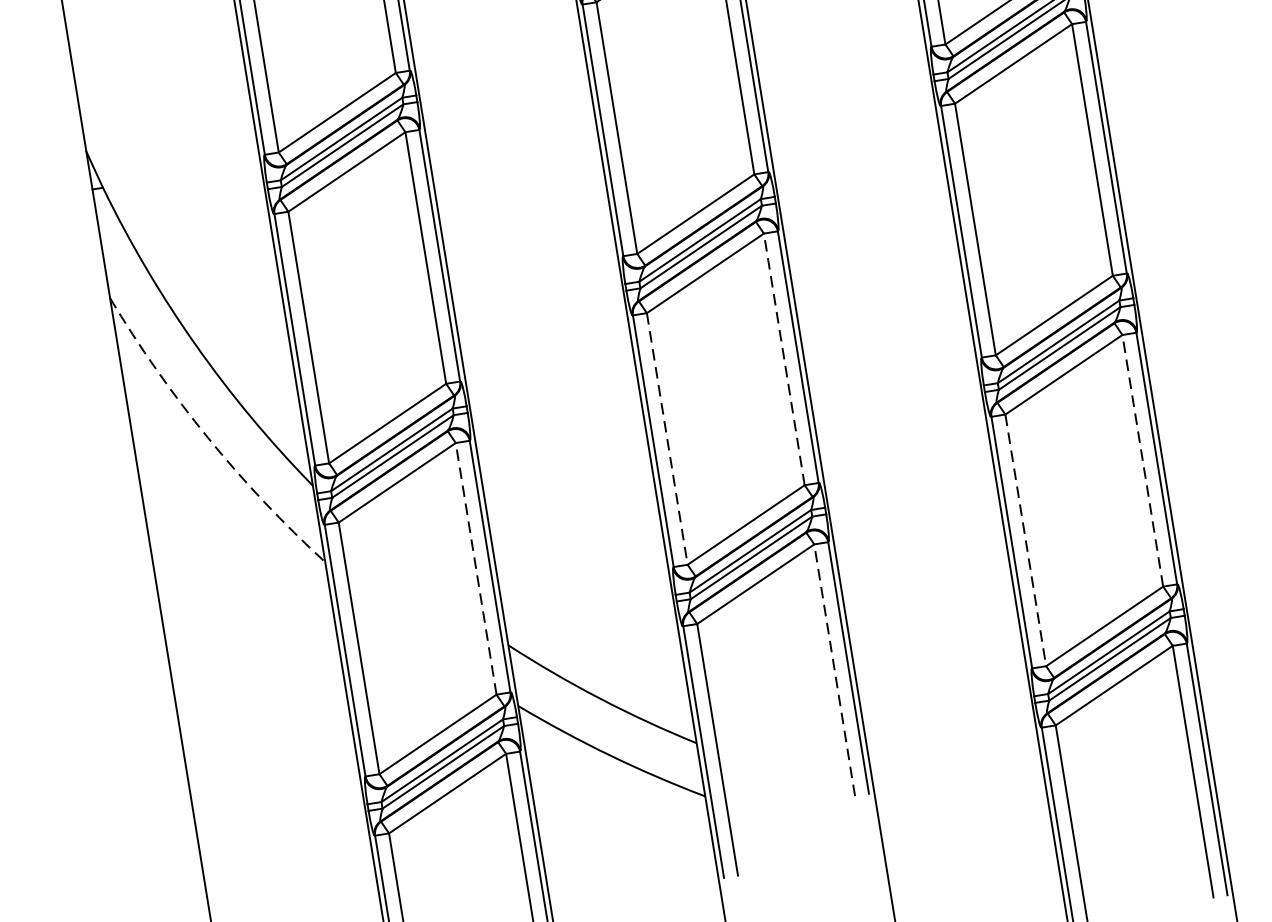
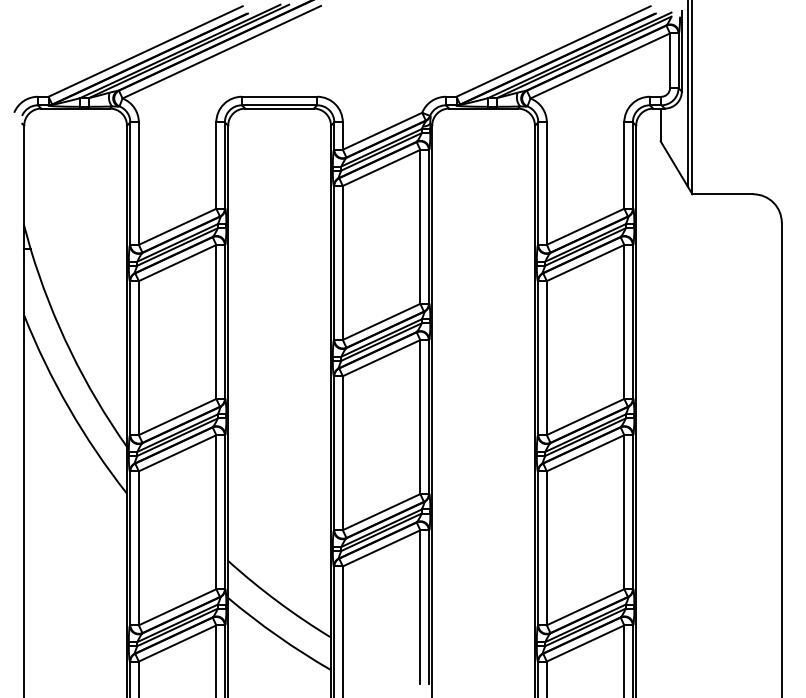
line: (784, 360) -> (420, 417), dashed -> solid
arc: (208, 438) -> (69, 408), dashed -> solid
line: (666, 439) -> (342, 453), dashed -> solid
line: (1143, 461) -> (624, 512), dashed -> solid
line: (1025, 540) -> (546, 548), dashed -> solid
line: (476, 569) -> (216, 512), dashed -> solid
line: (834, 670) -> (420, 607), dashed -> solid

